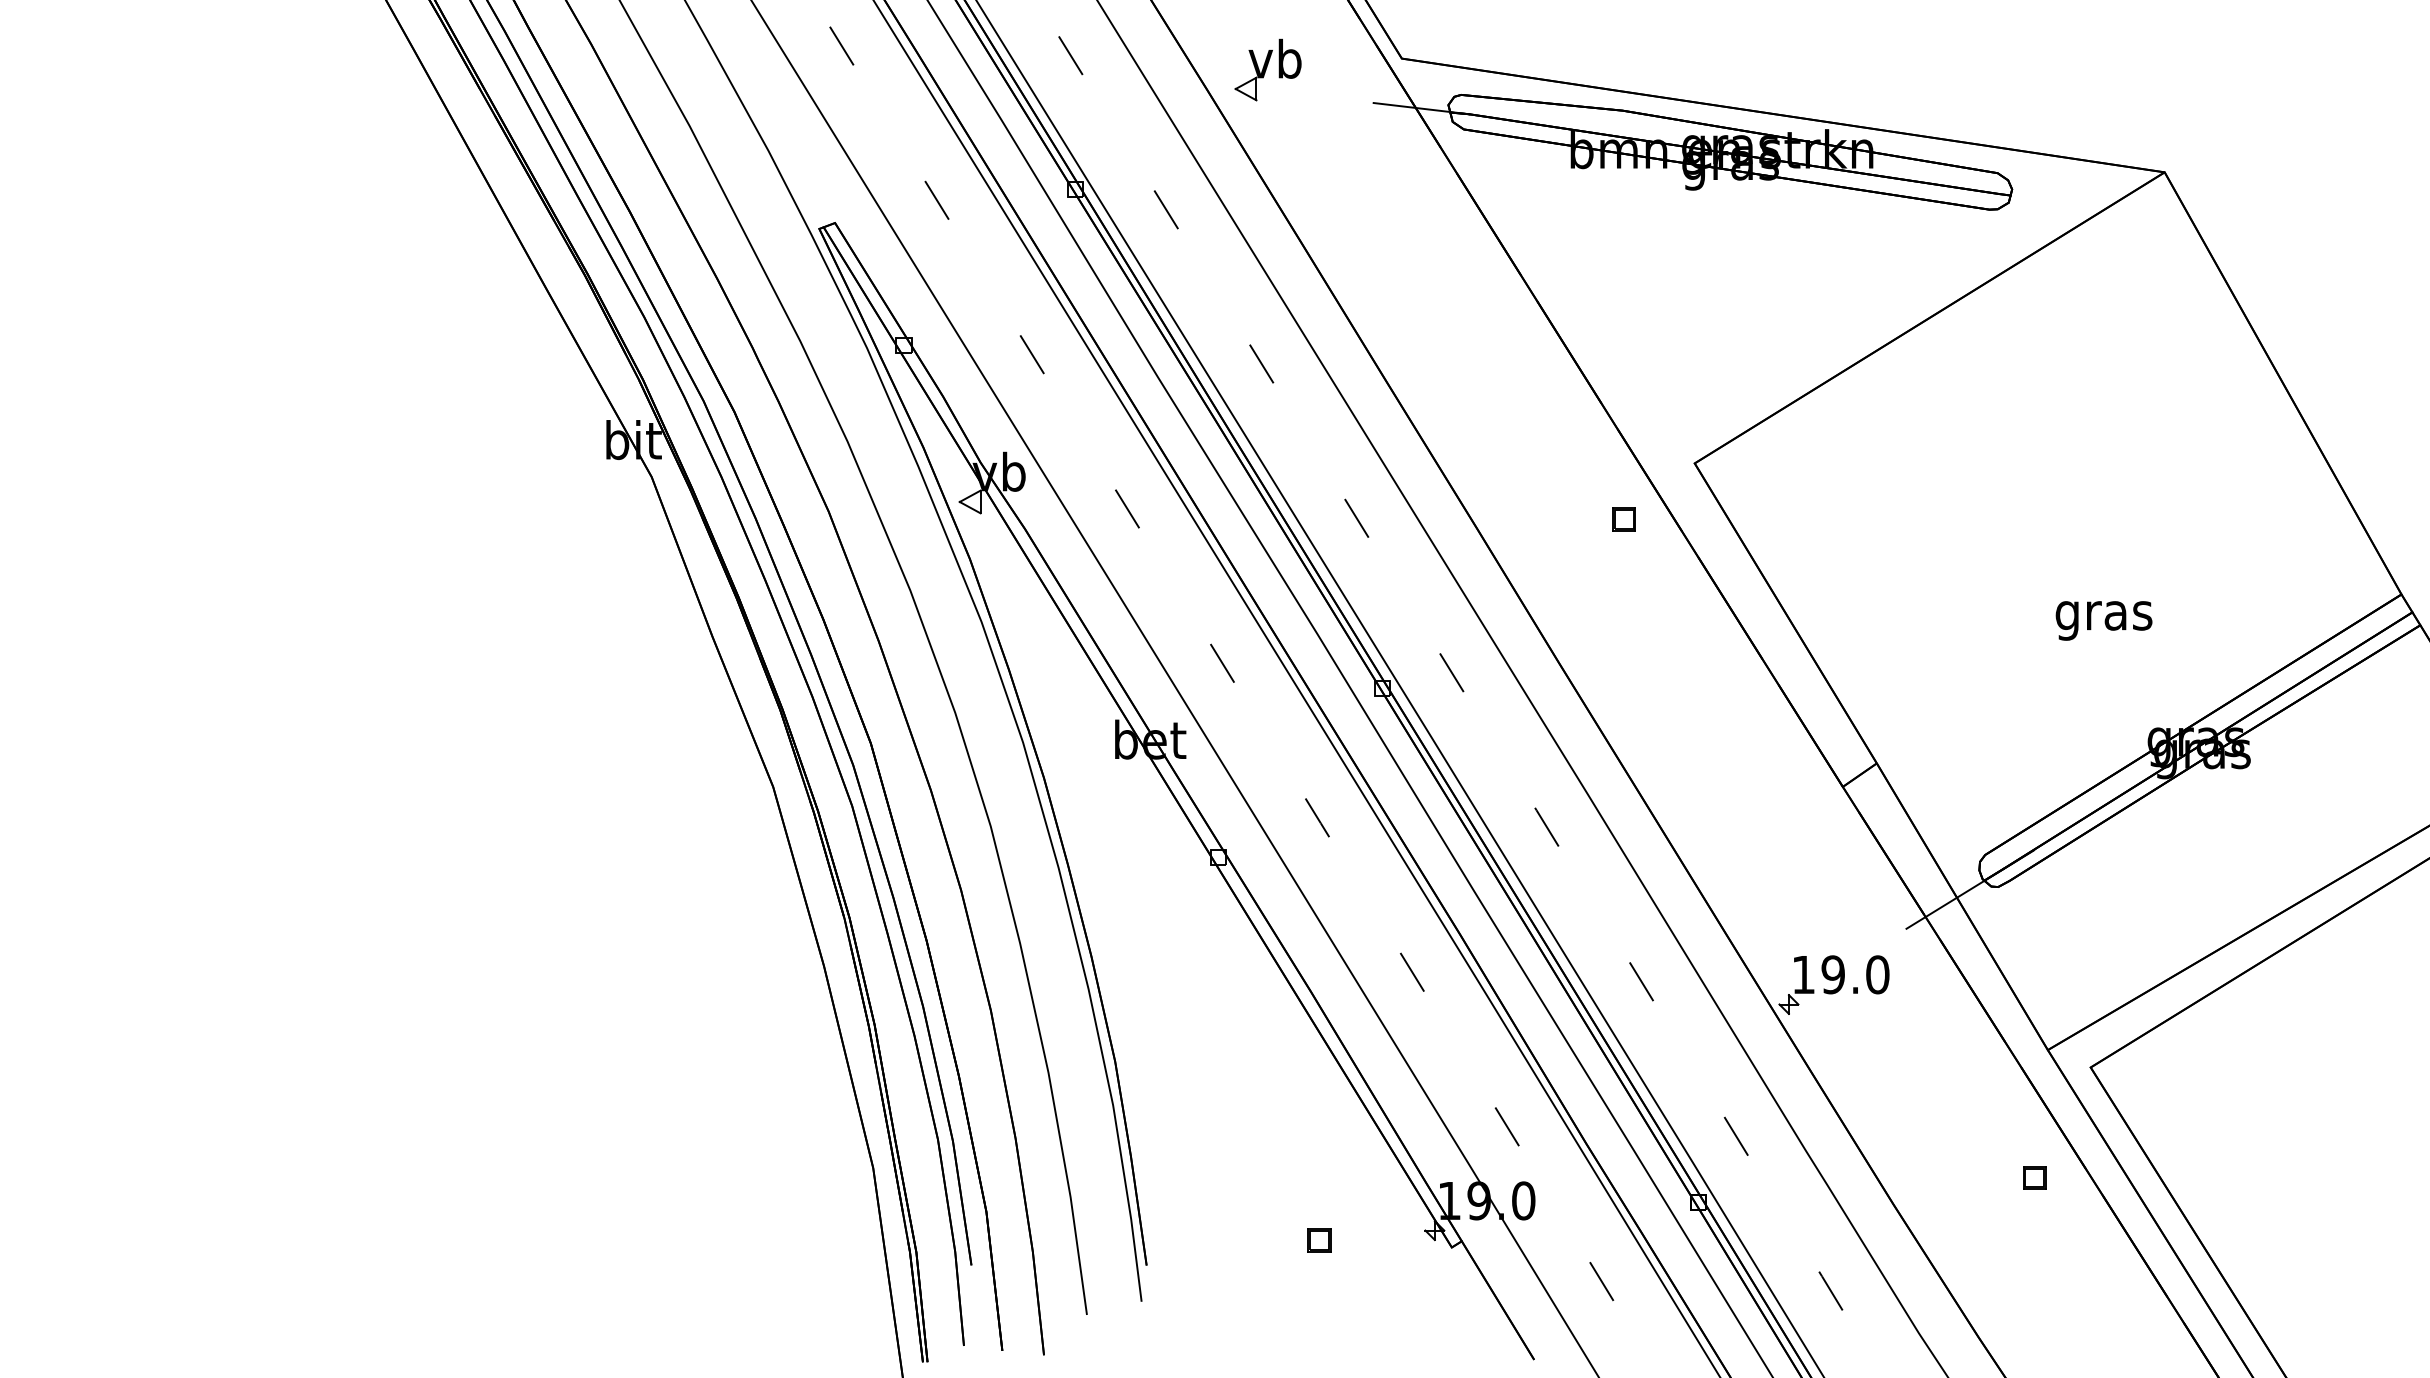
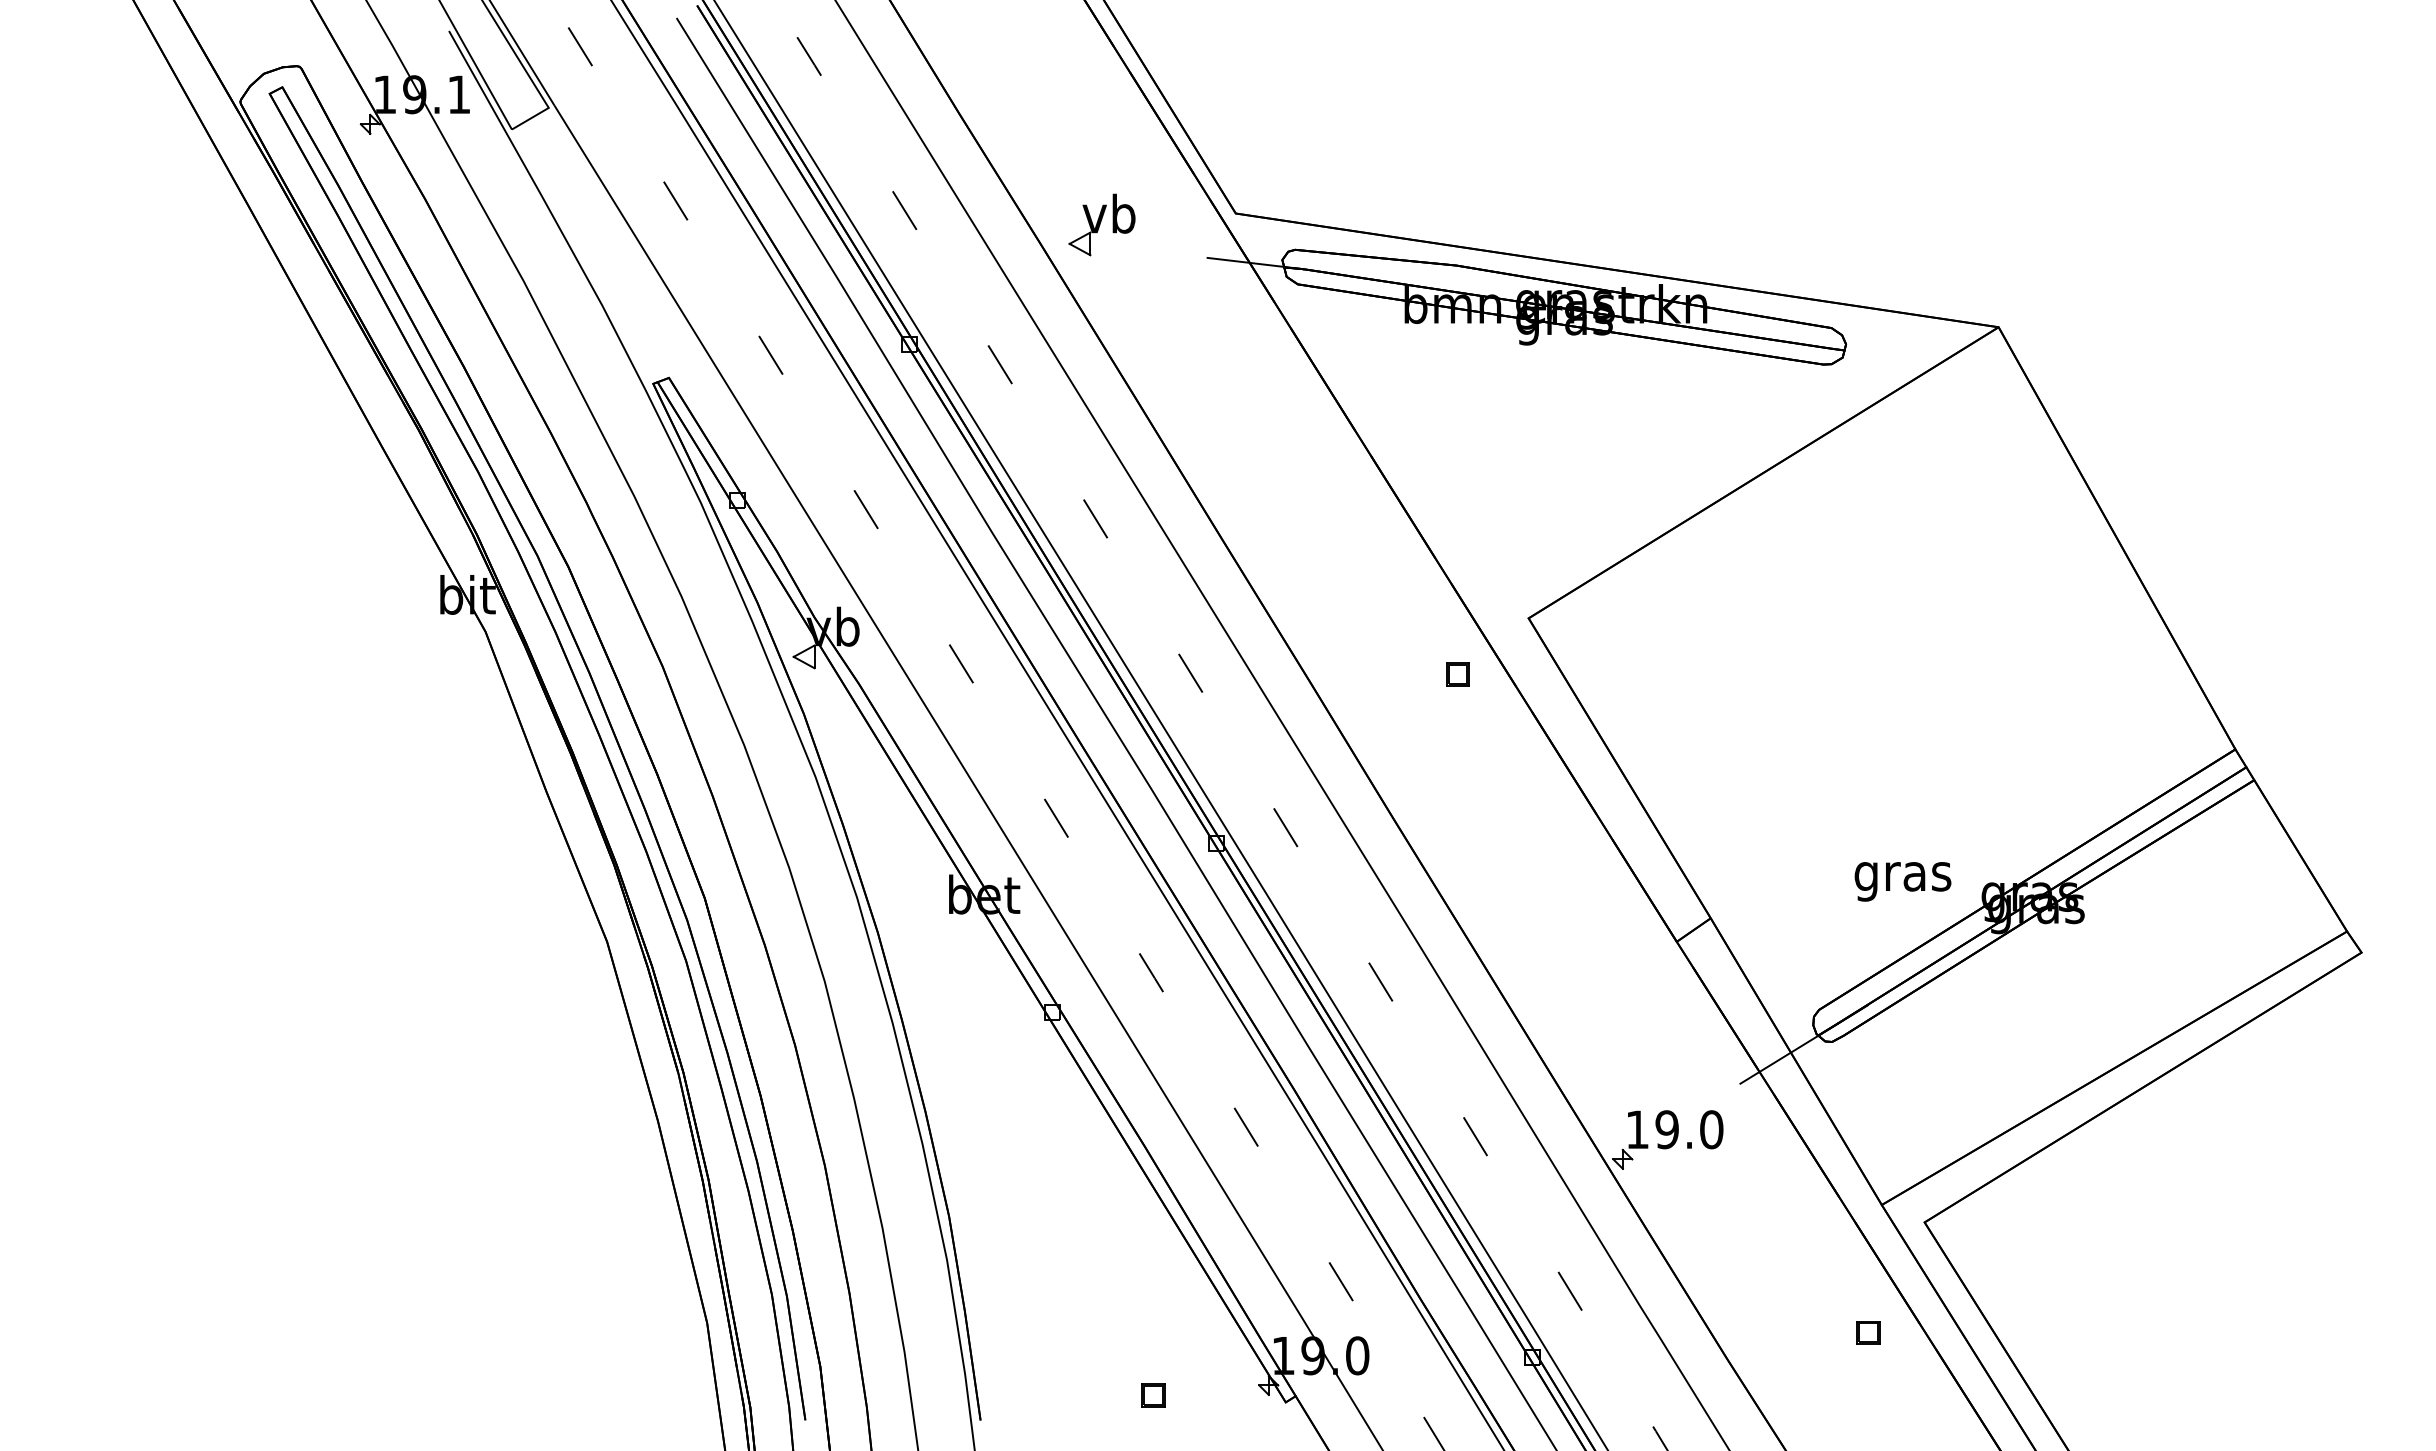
text: (2103, 620) -> (1902, 881), moved

